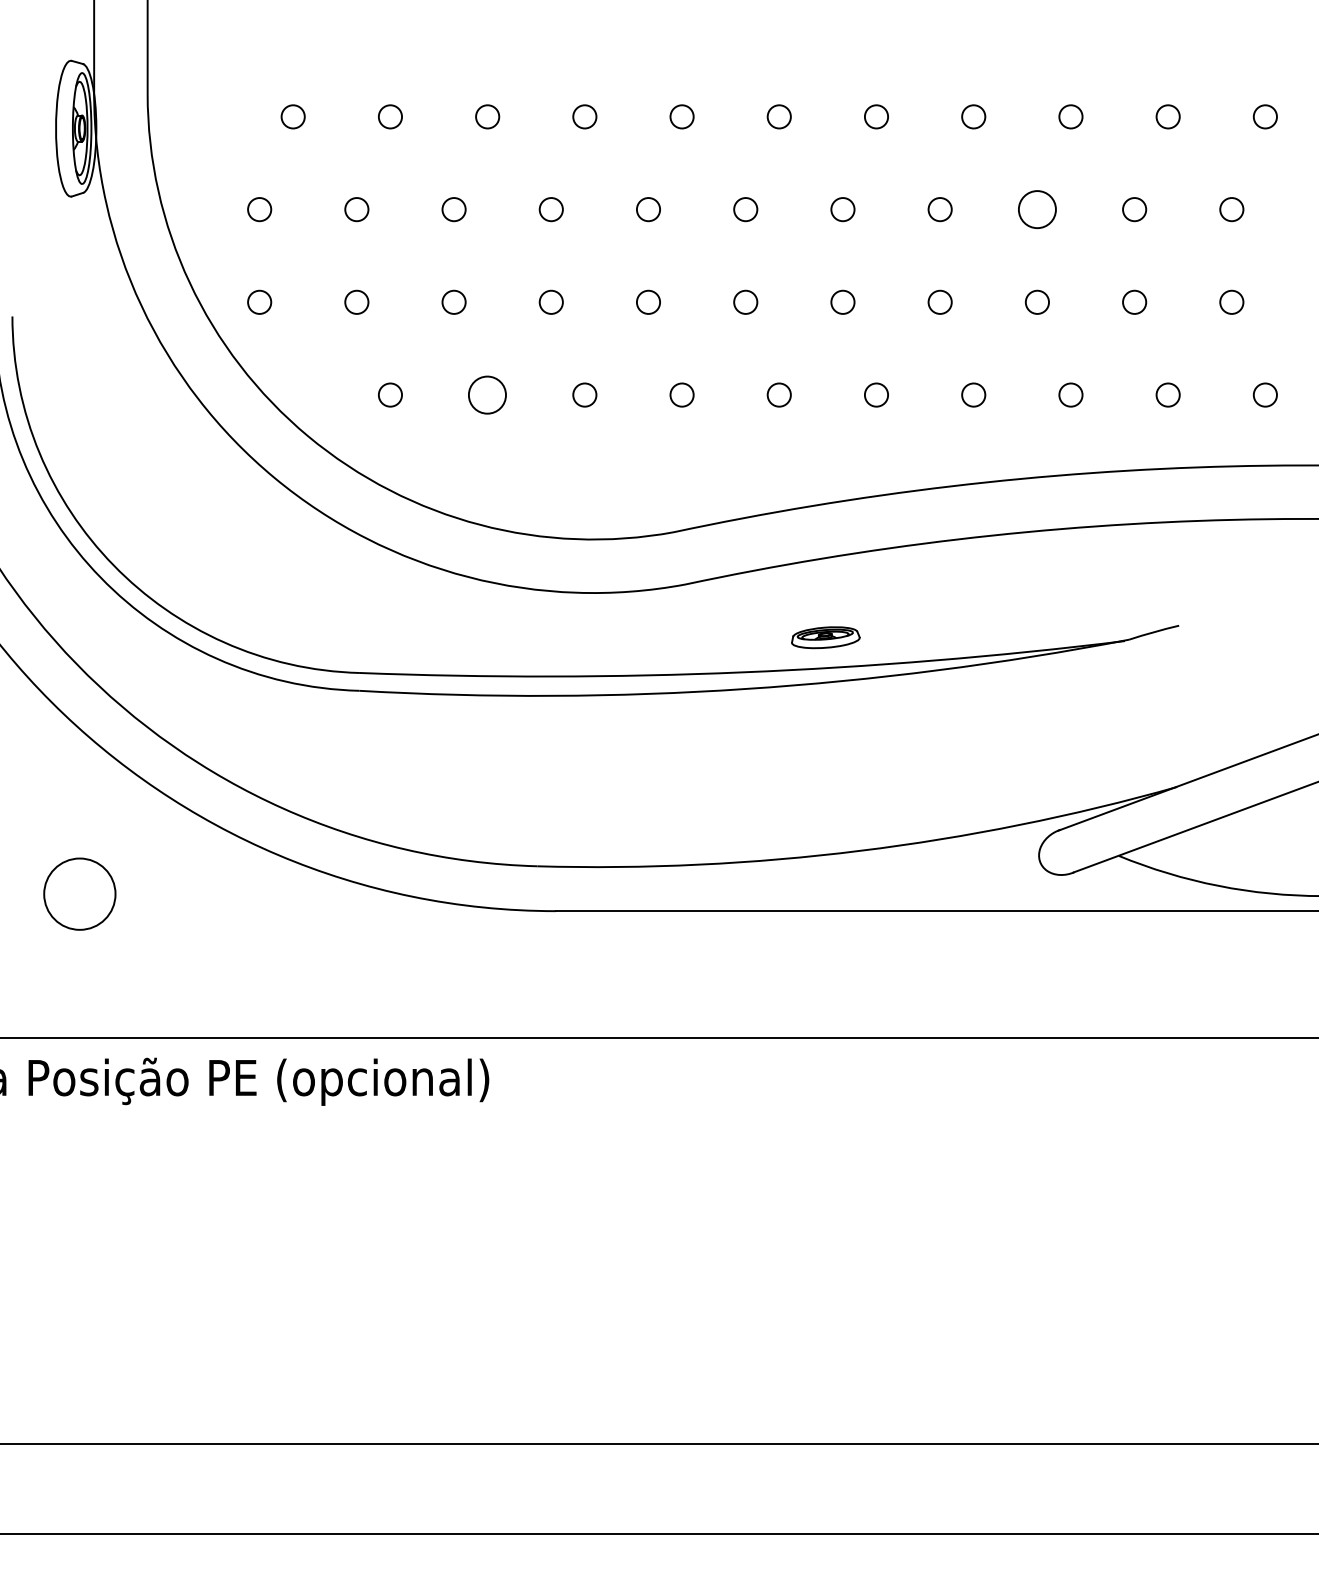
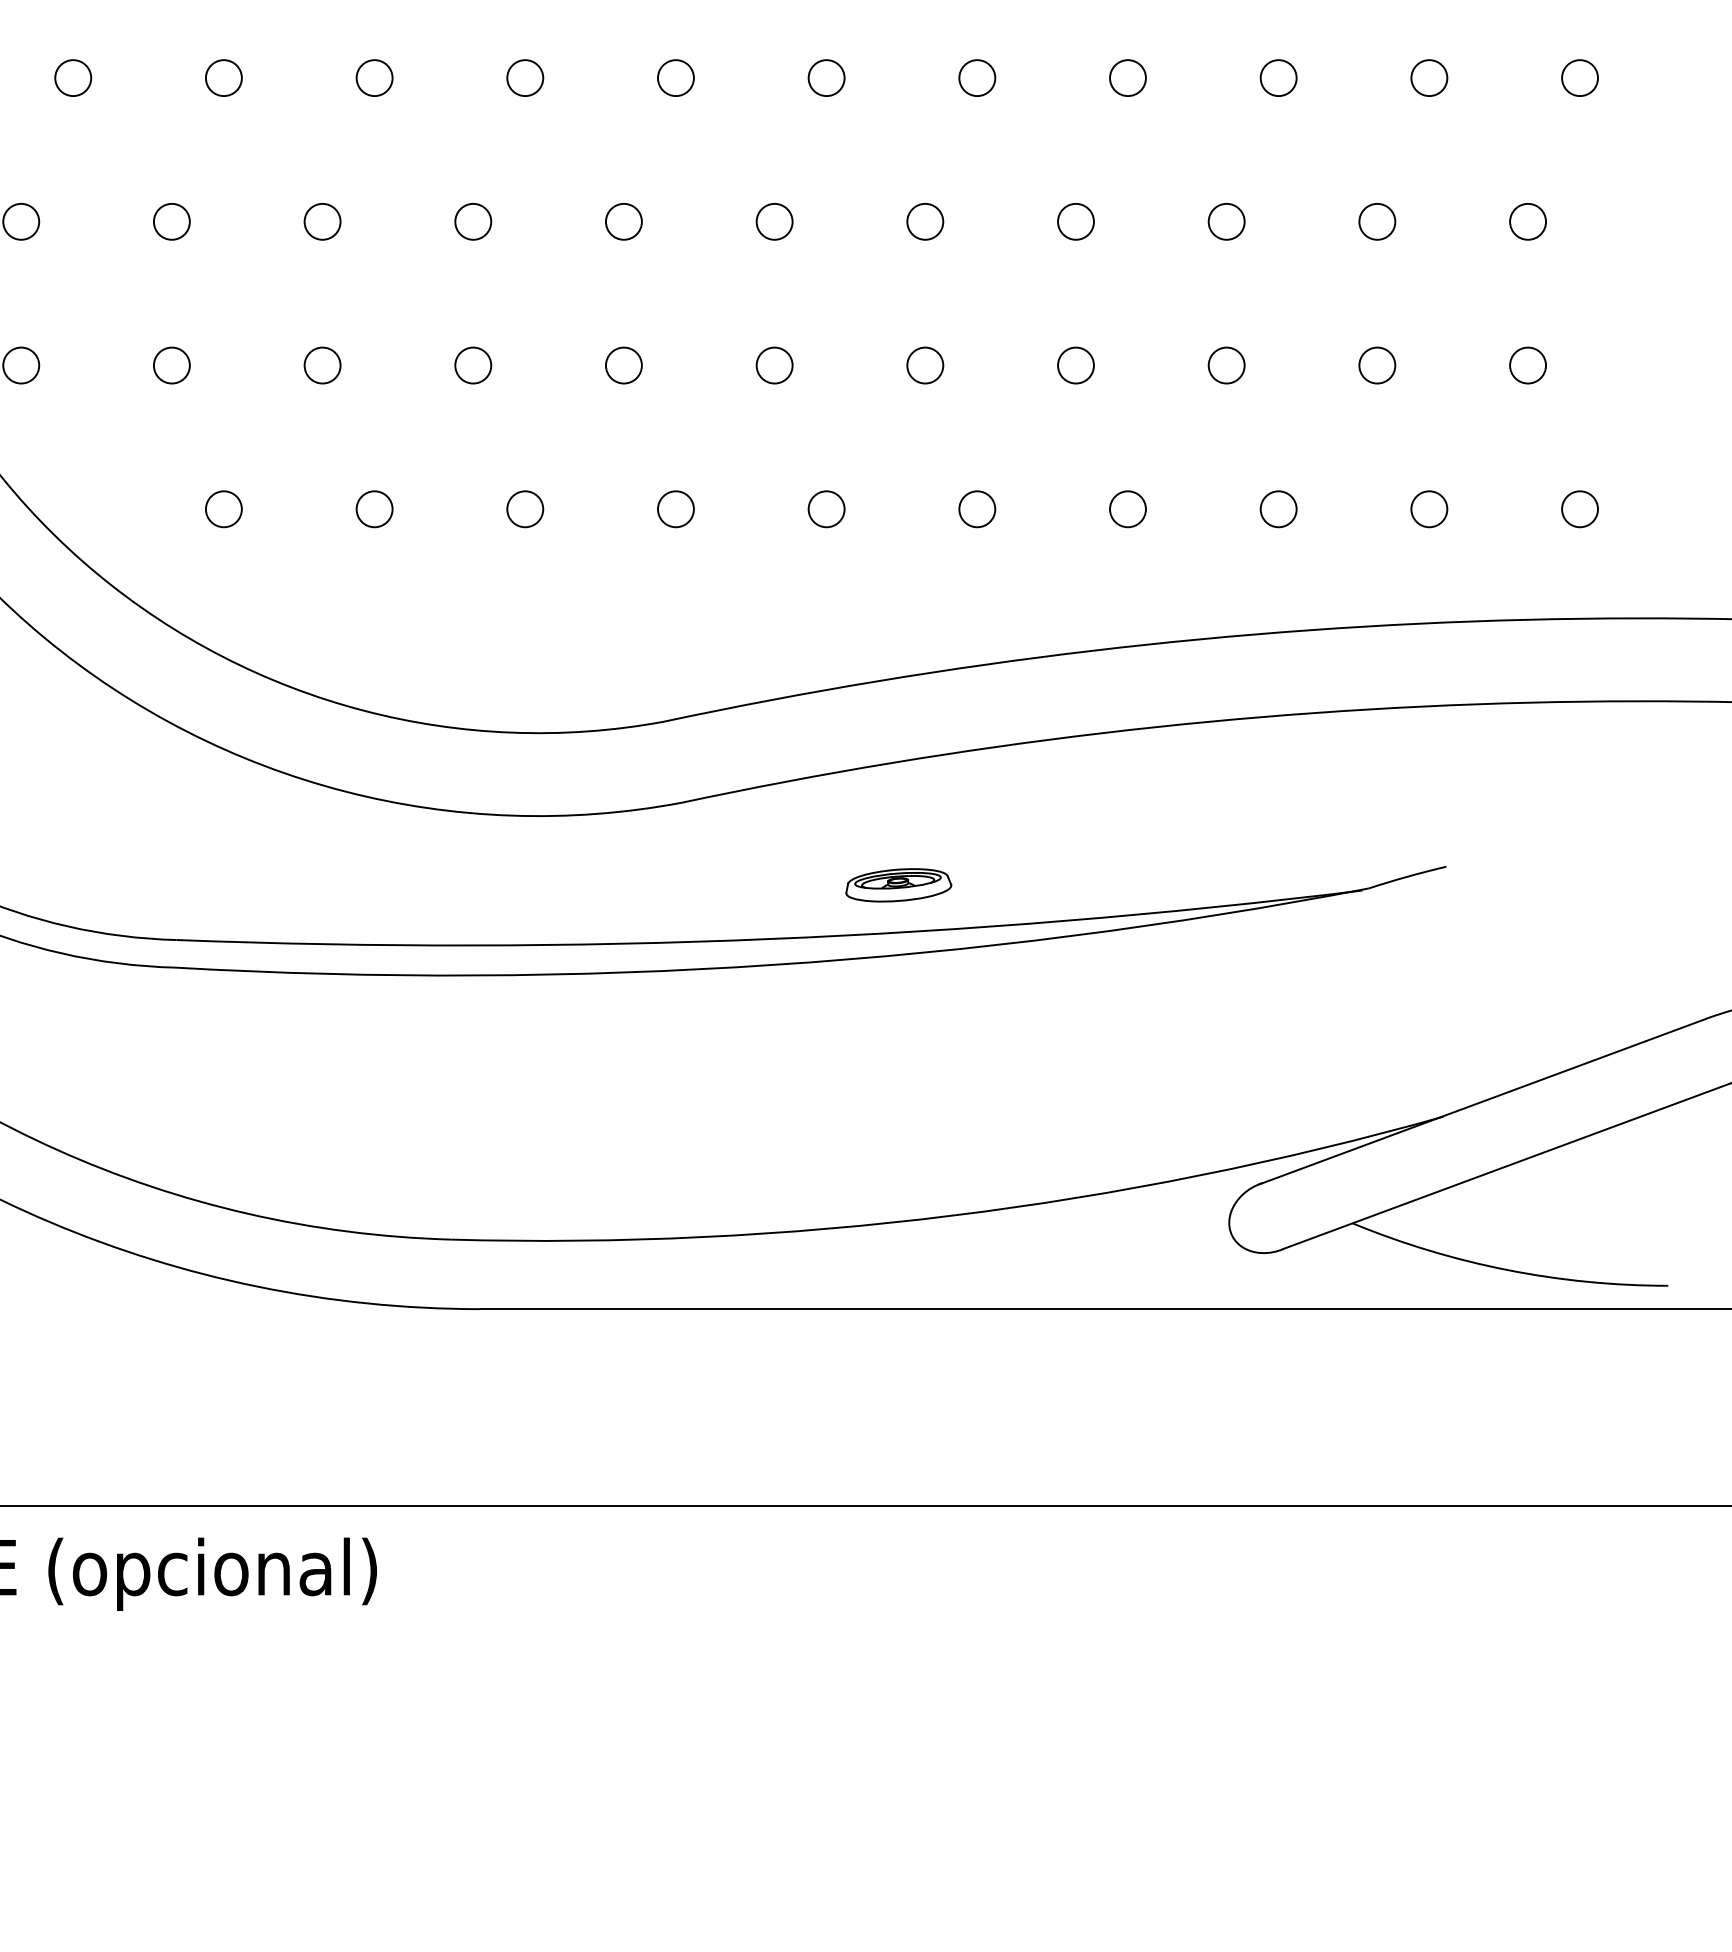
circle: (1037, 209) -> (1226, 221), size x0.62
circle: (487, 394) -> (374, 508), size x0.62

